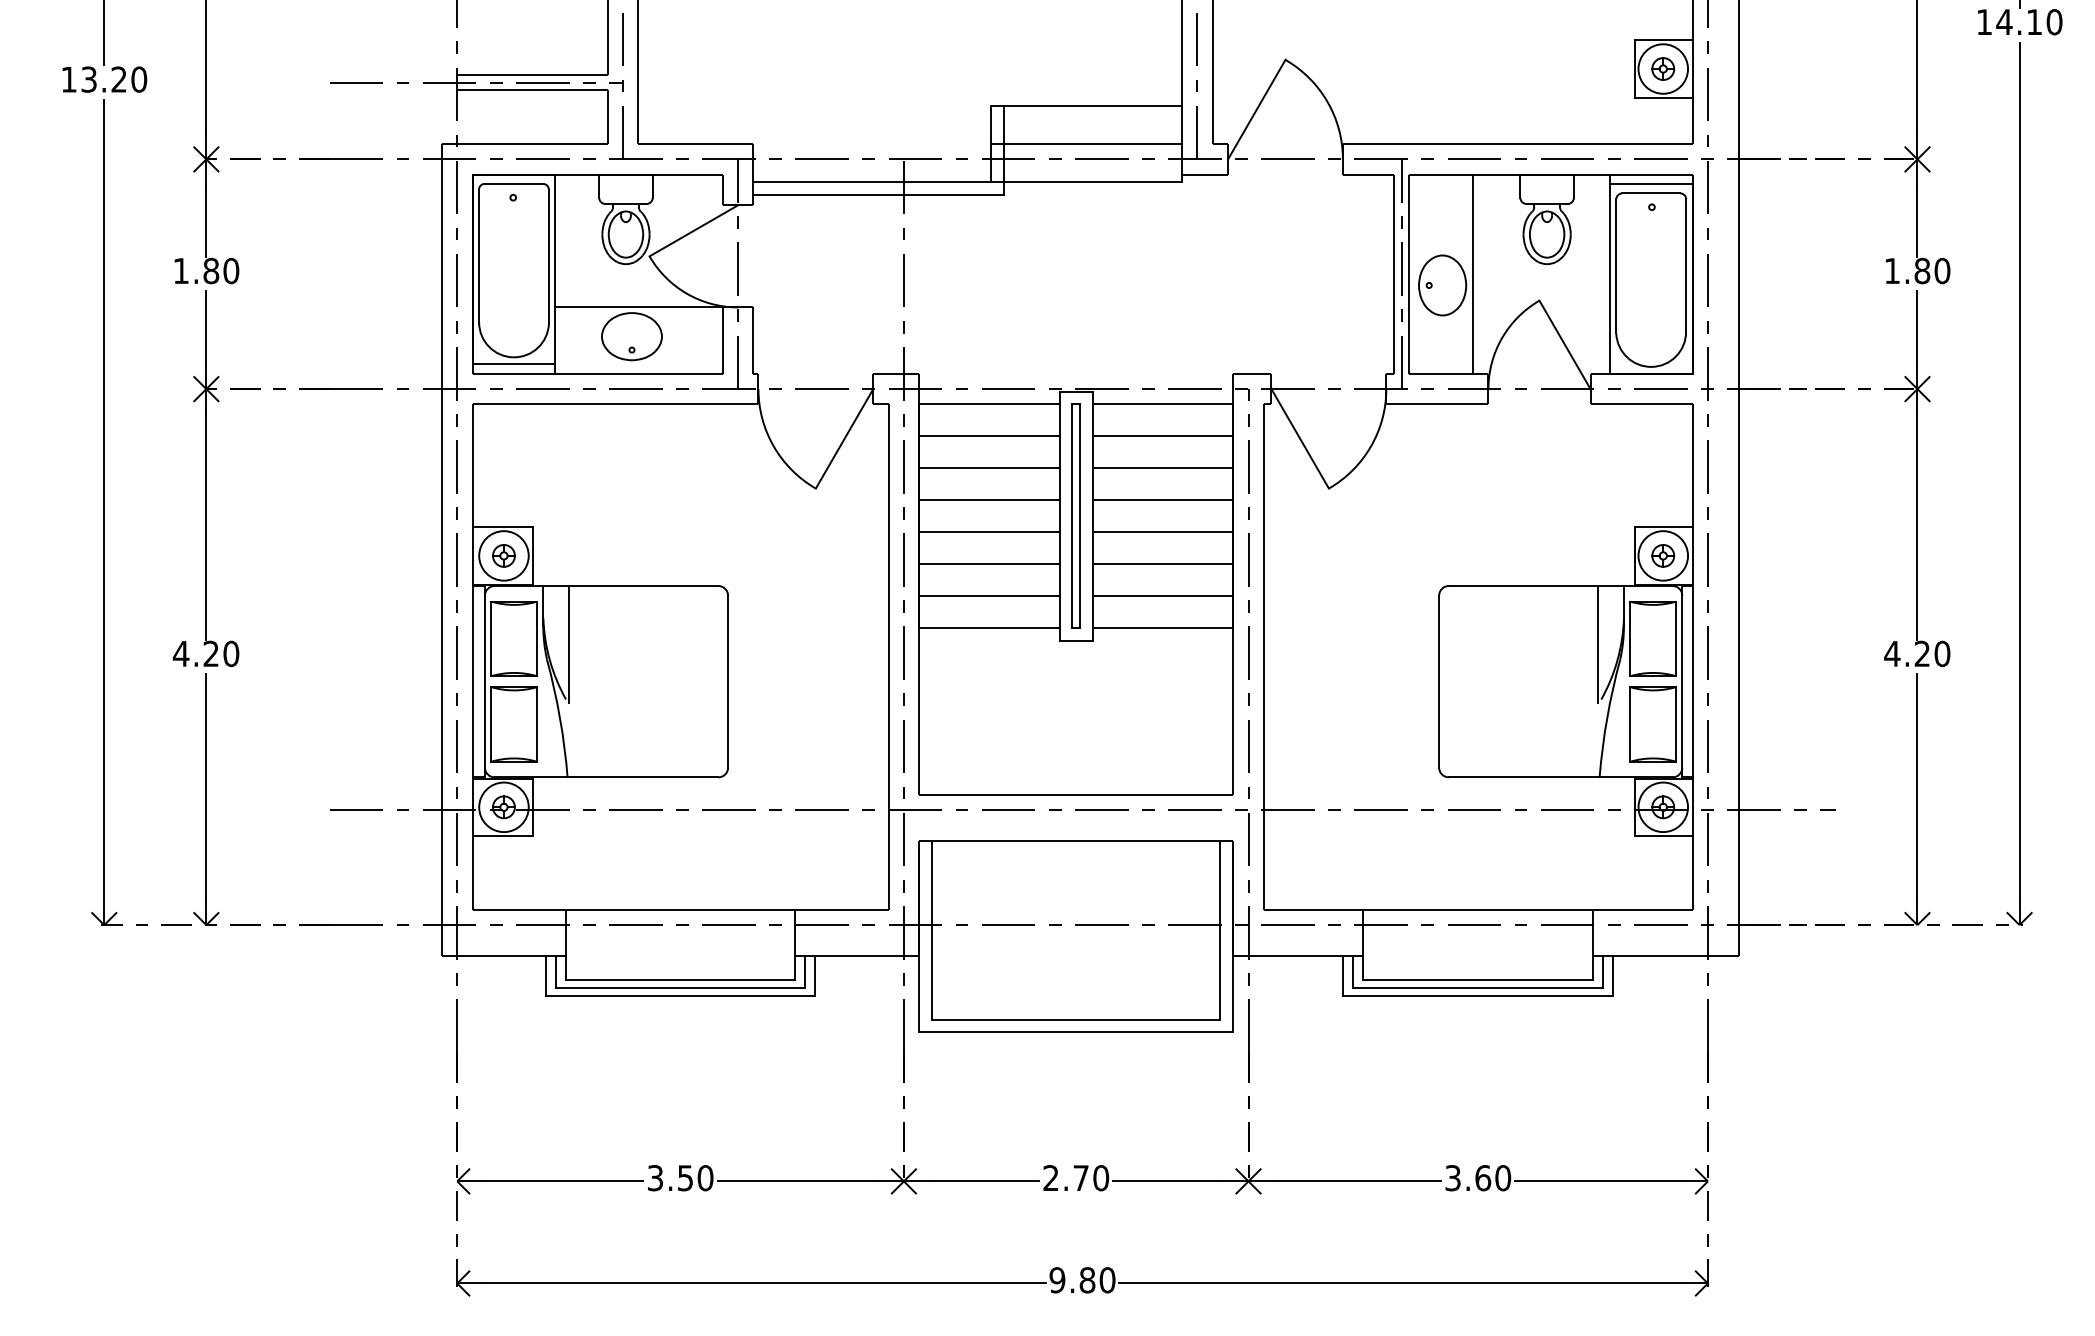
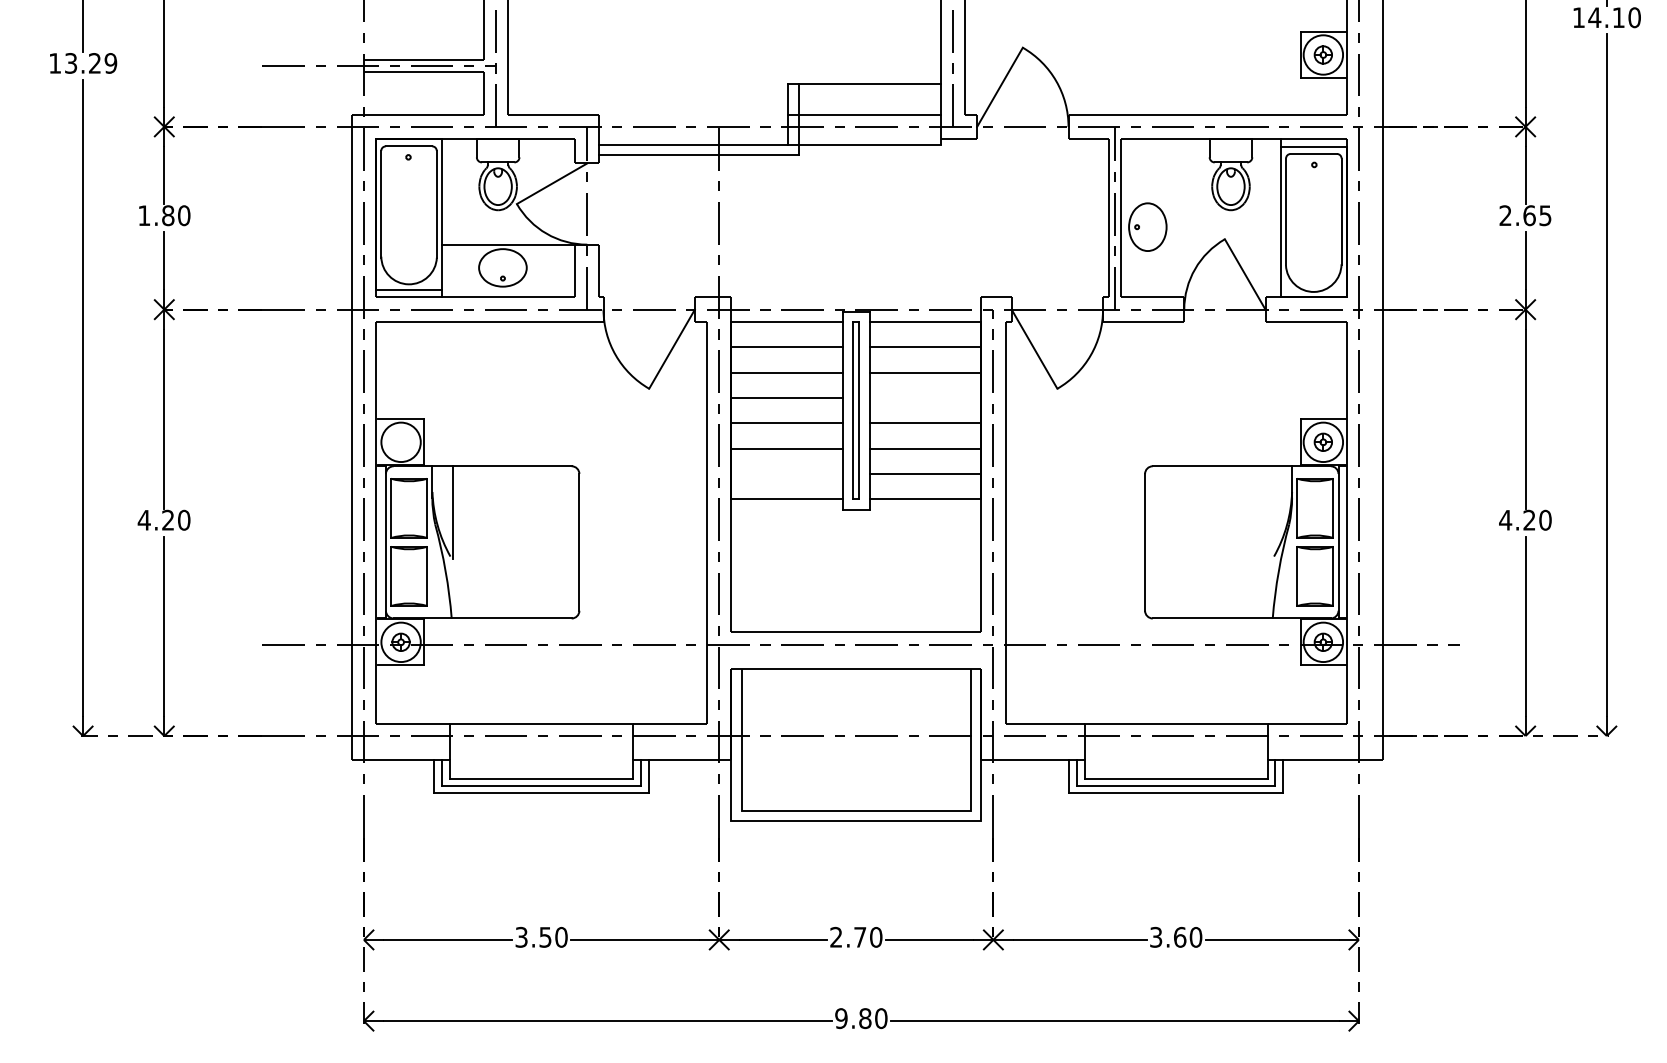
text: (138, 79) -> (110, 63), 13.20 -> 13.29
text: (1917, 270) -> (1525, 215), 1.80 -> 2.65
line: (1473, 274) -> (1172, 218), removed
line: (1163, 499) -> (925, 397), removed
part: (503, 554) -> (400, 441), removed
line: (989, 596) -> (787, 474), removed
line: (1598, 644) -> (1271, 512), removed

